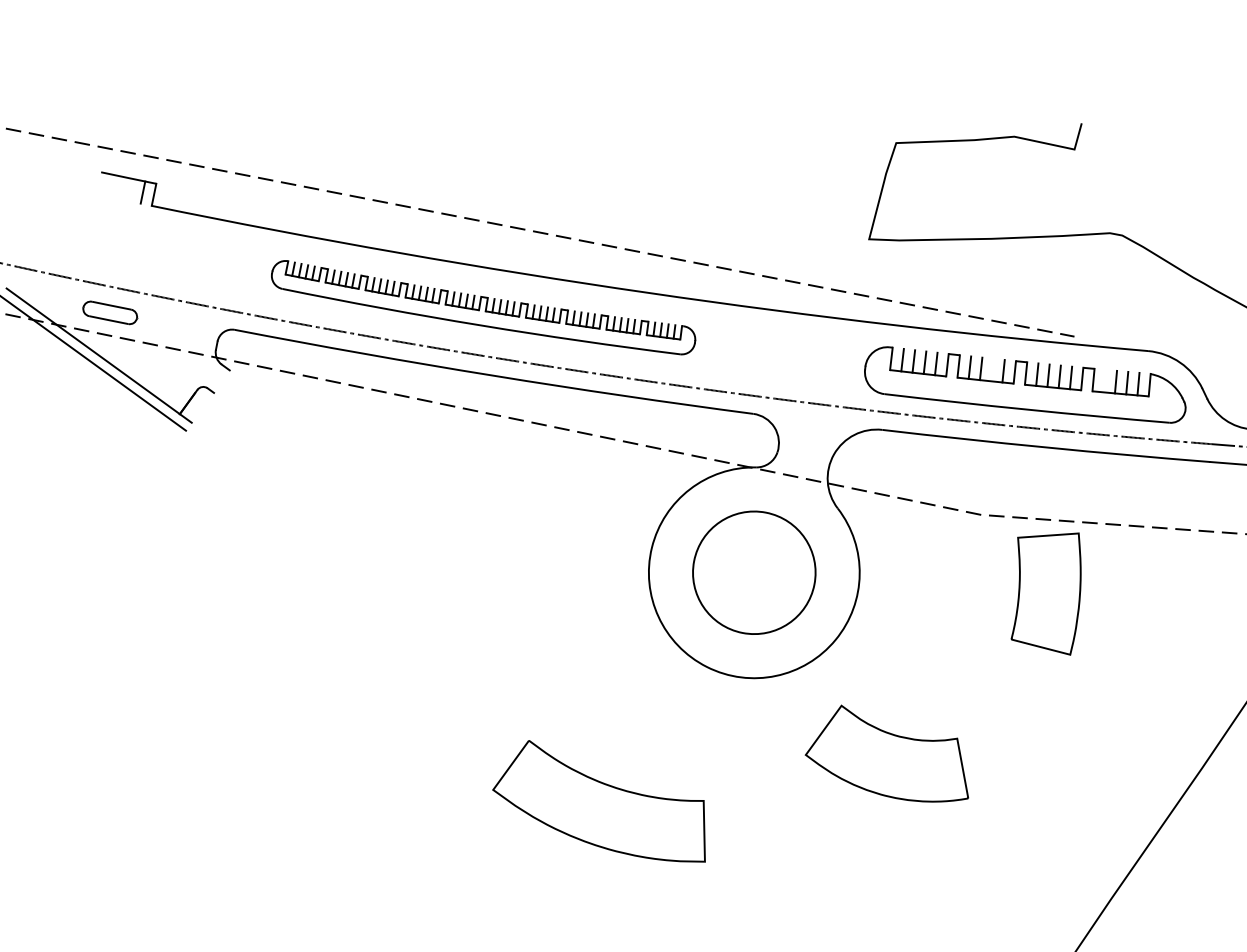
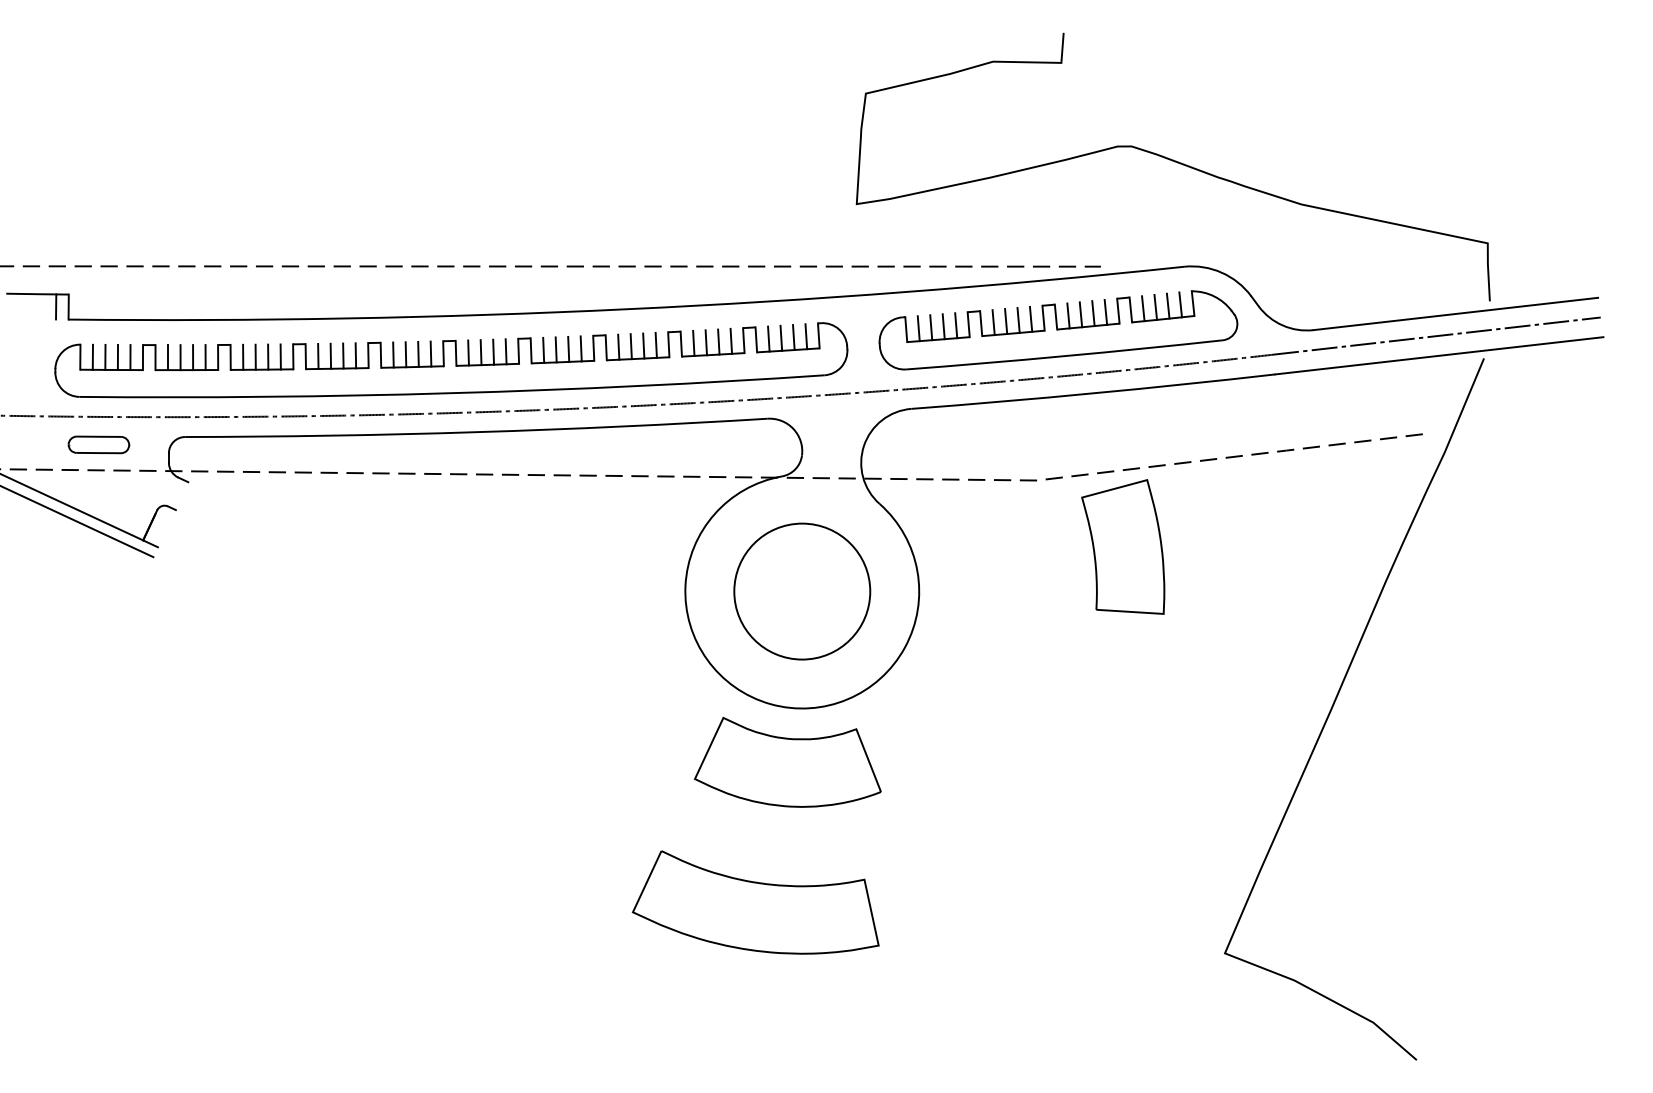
part: (483, 307) -> (451, 360), size x1.67
part: (109, 312) -> (98, 444), moved
line: (992, 369) -> (1018, 319), added
line: (1104, 380) -> (1143, 308), added
part: (890, 755) -> (787, 761), moved
part: (603, 802) -> (755, 902), moved

